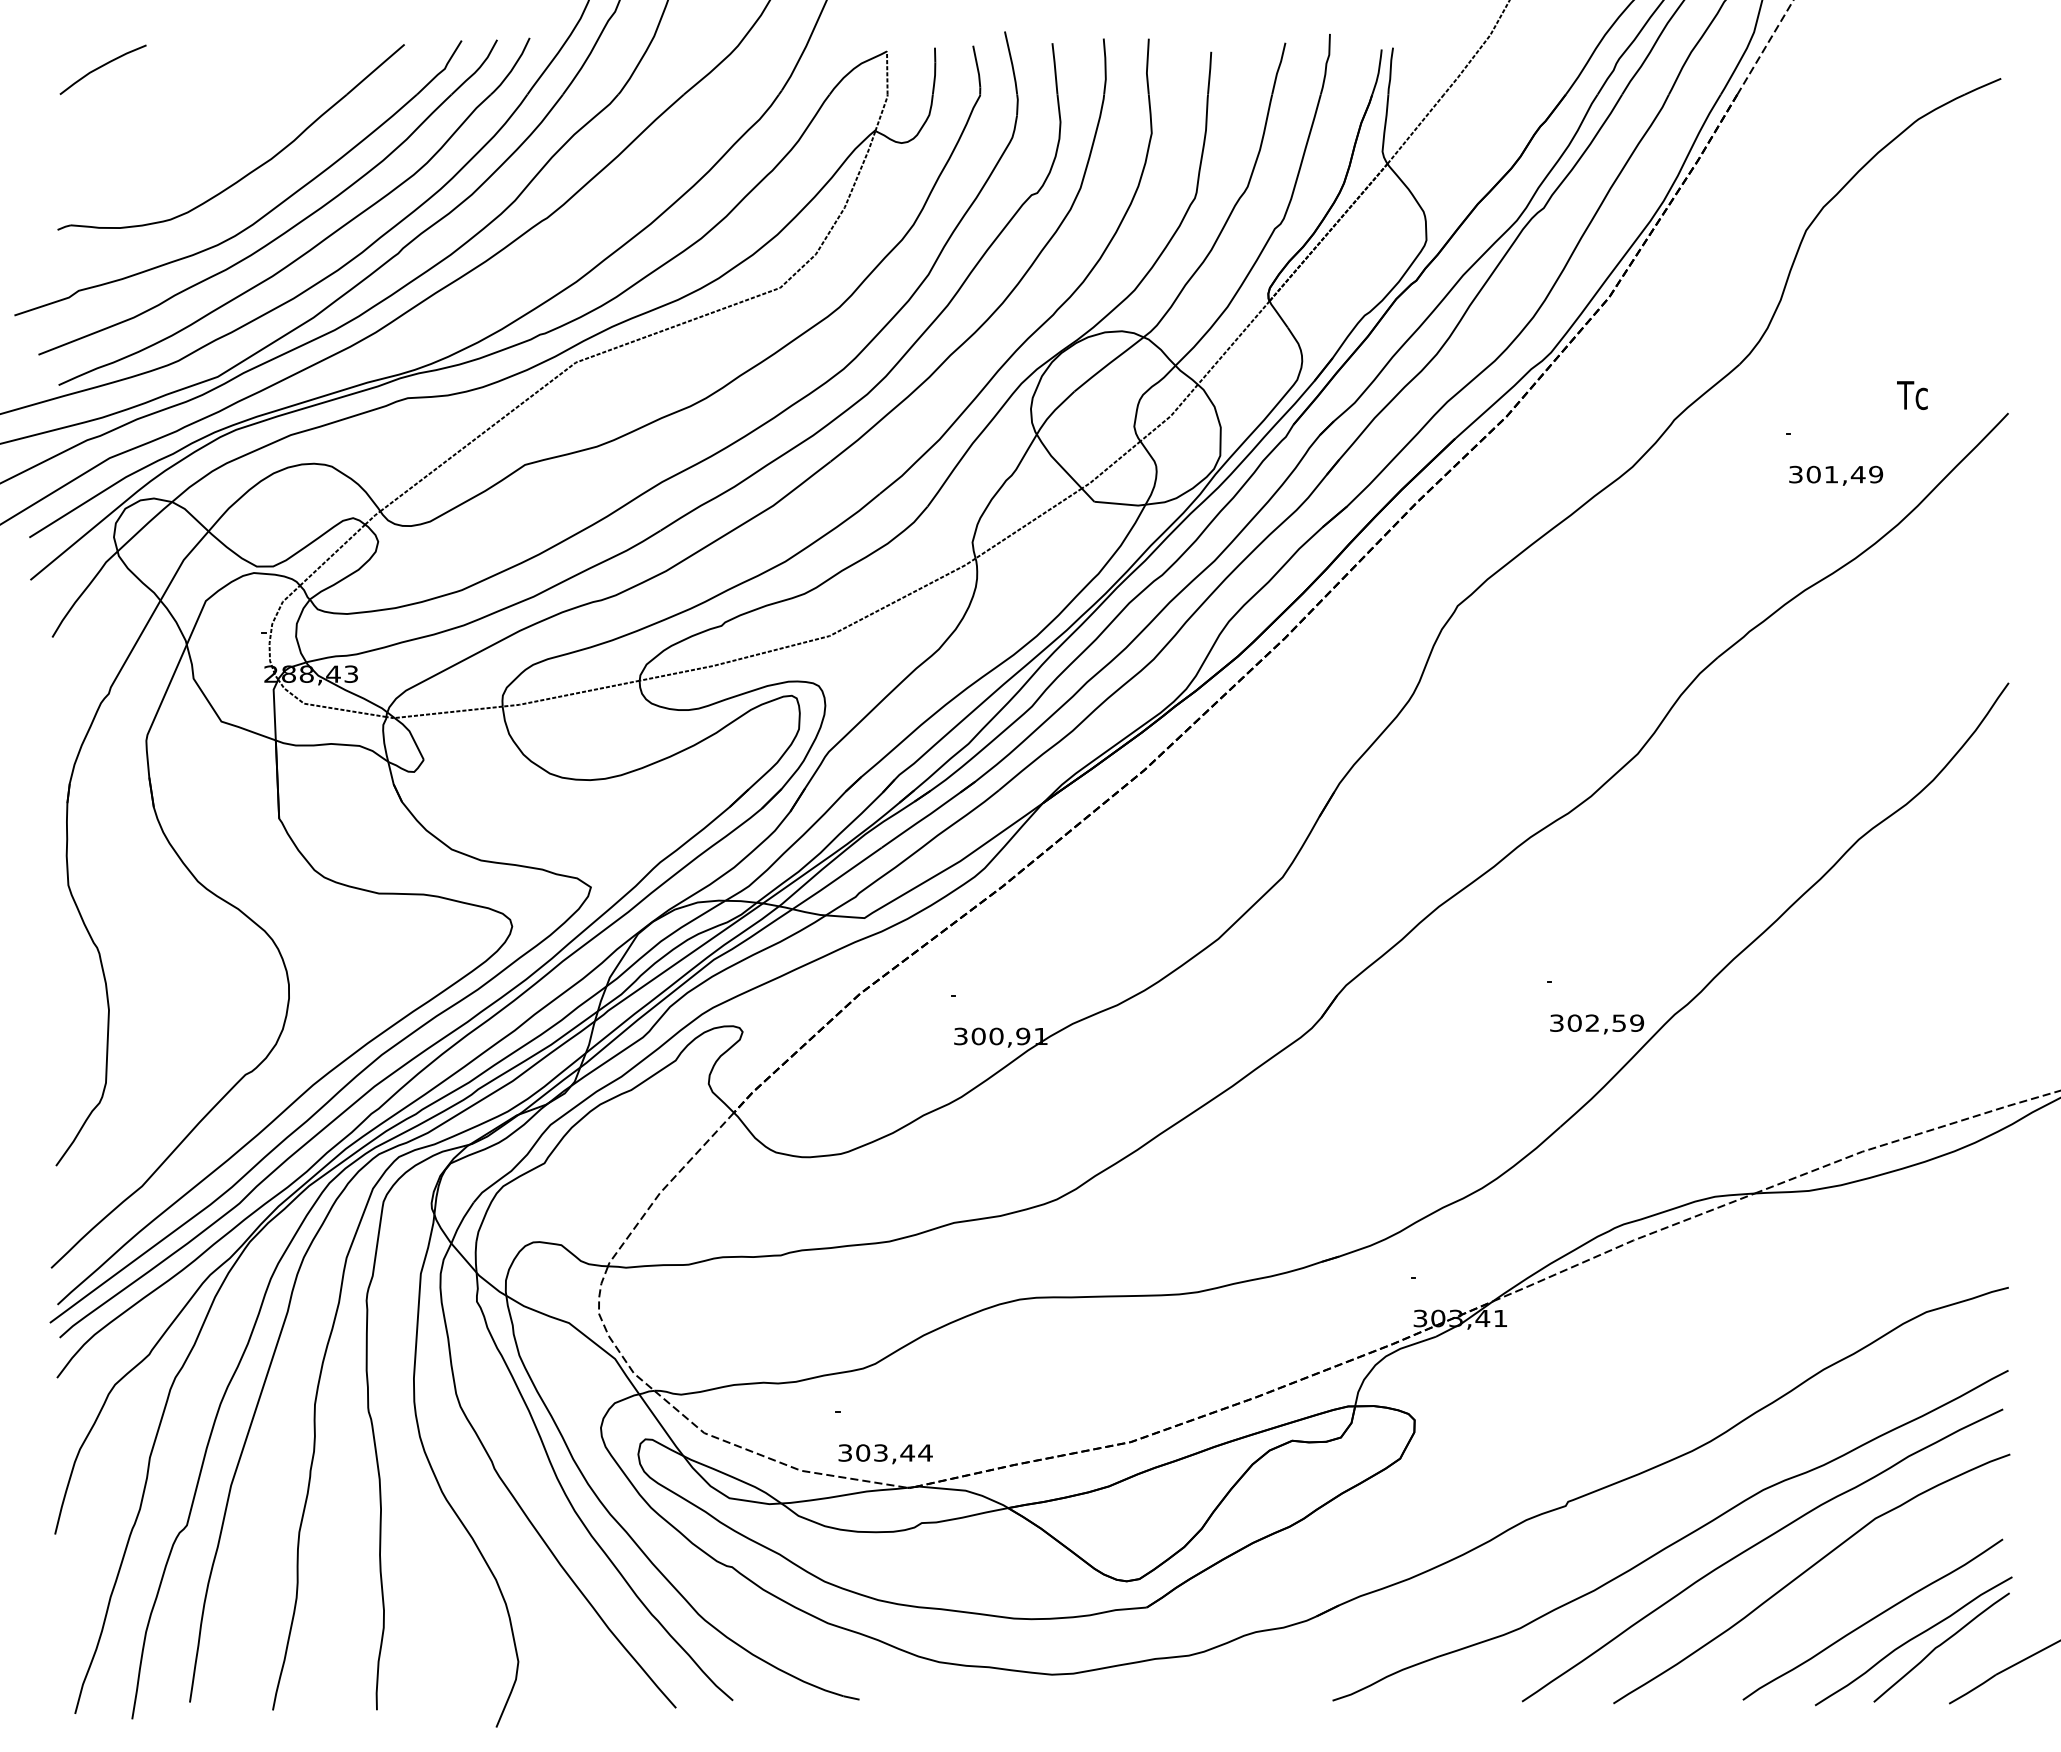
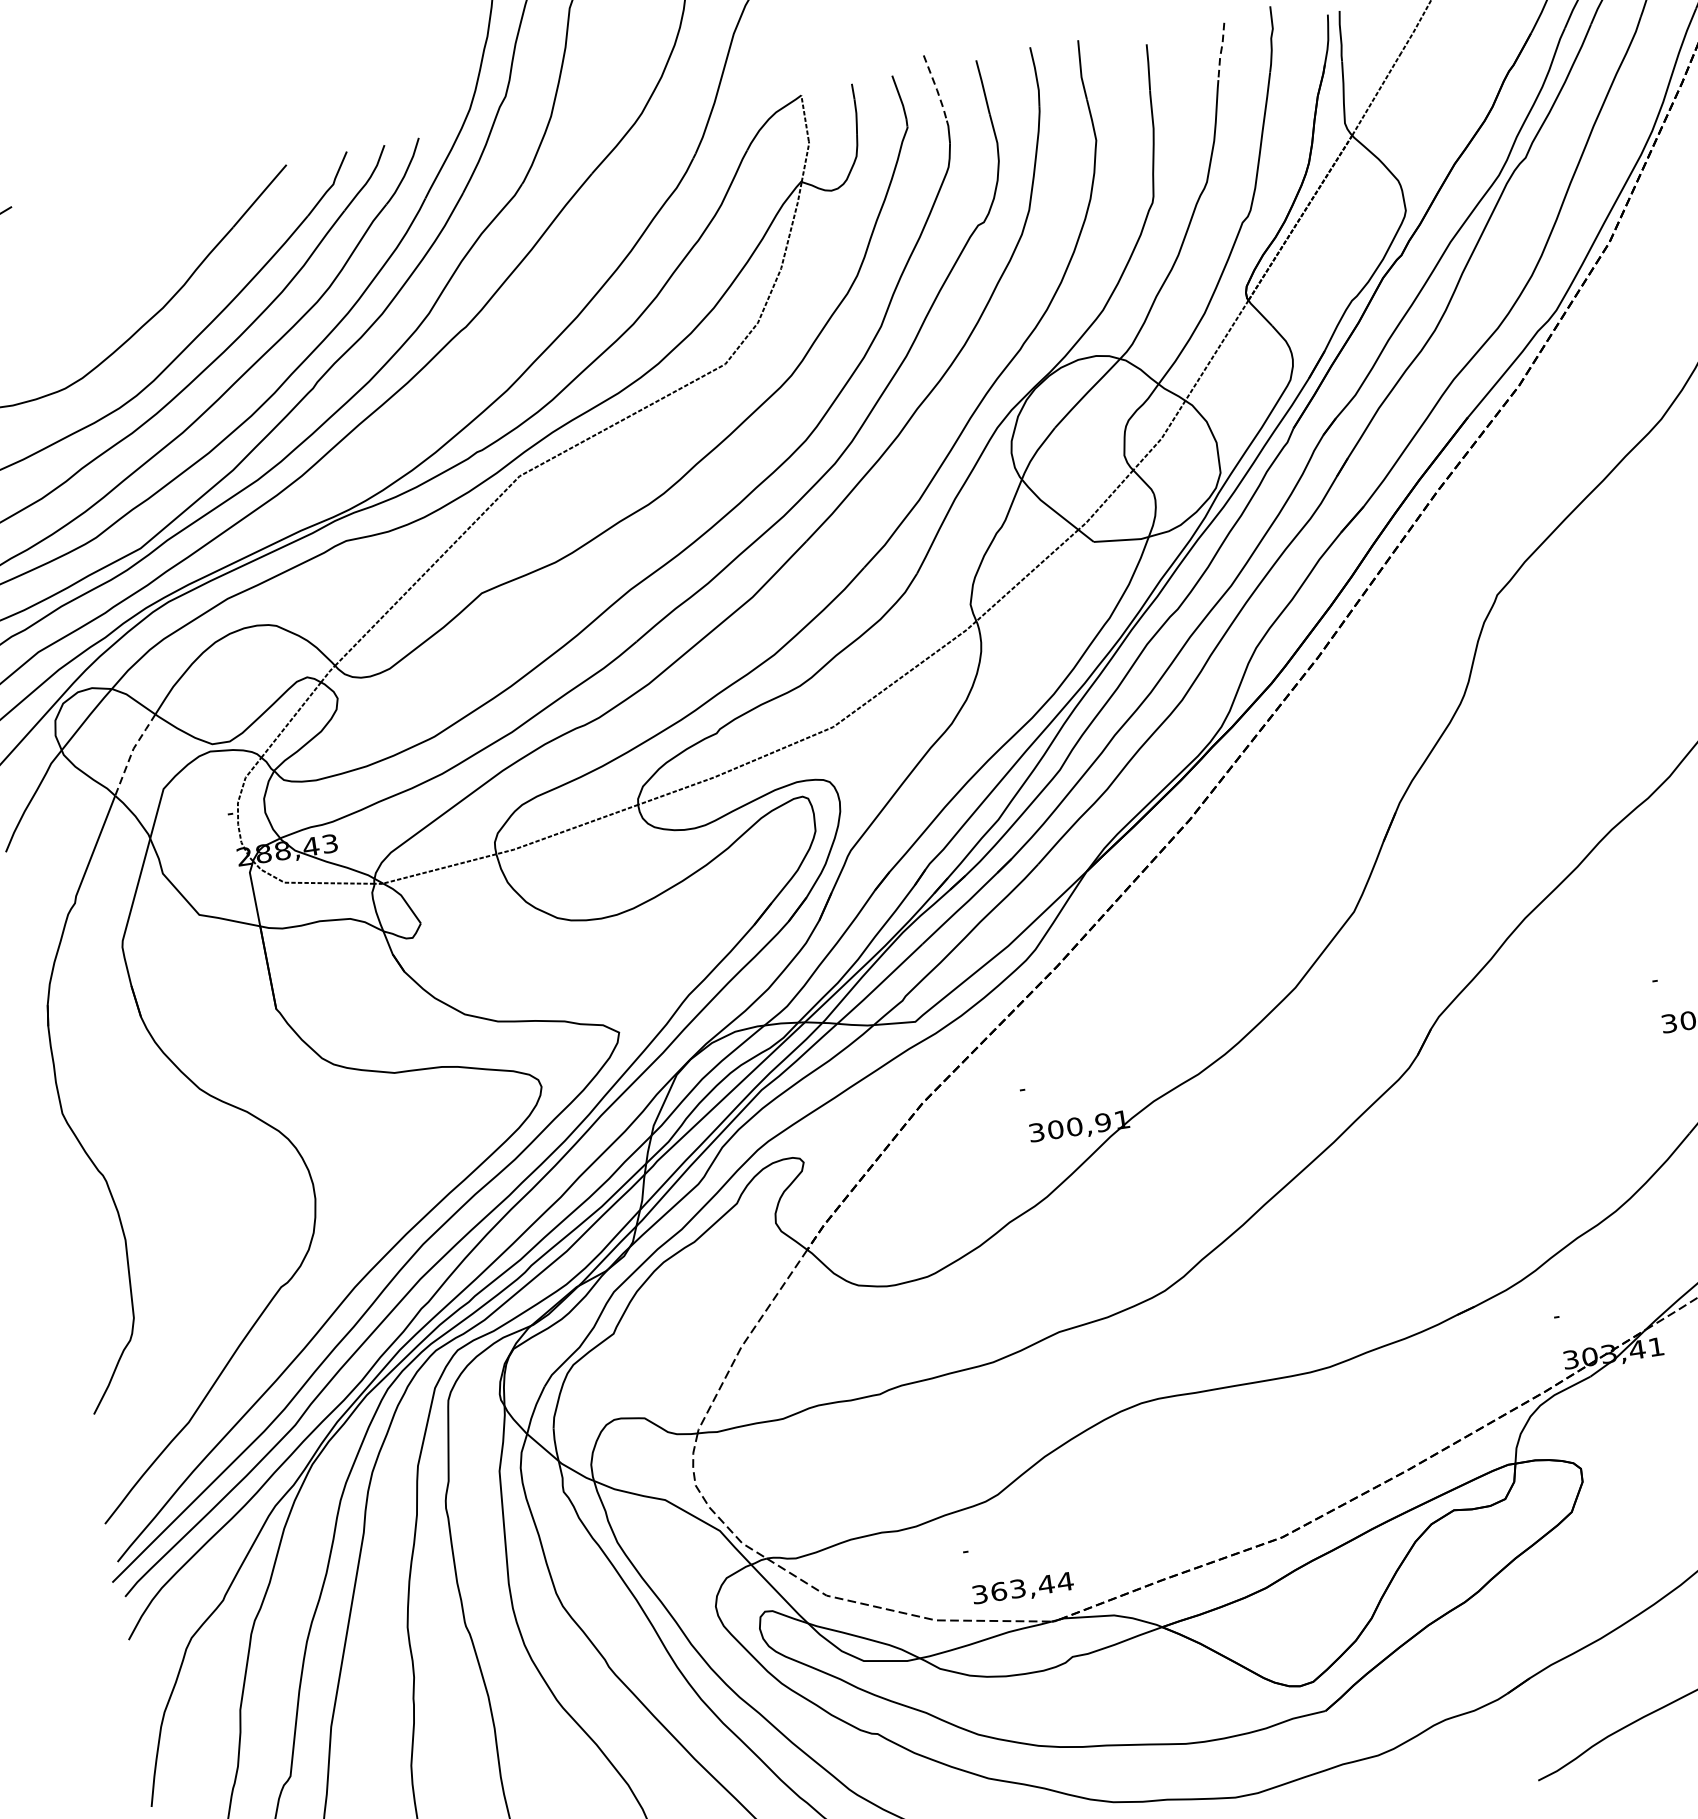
line: (1012, 64) -> (937, 89), solid -> dashed
line: (1278, 68) -> (1220, 51), solid -> dashed
line: (182, 562) -> (132, 751), solid -> dashed
text: (863, 1452) -> (999, 1591), 303,44 -> 363,44

